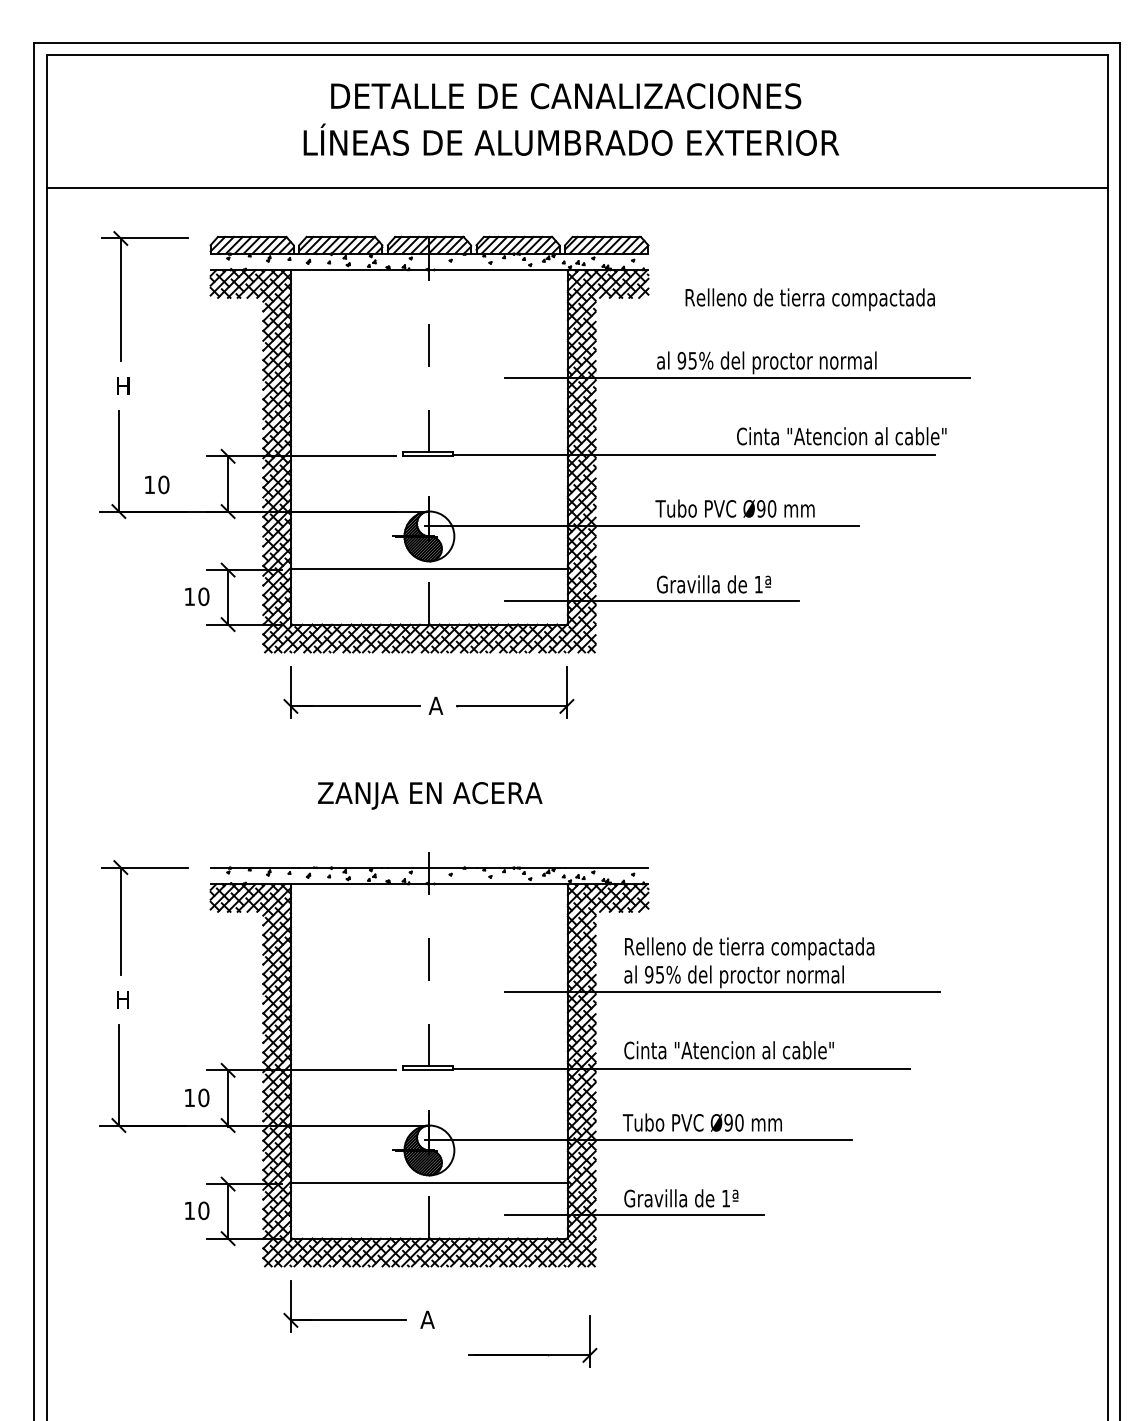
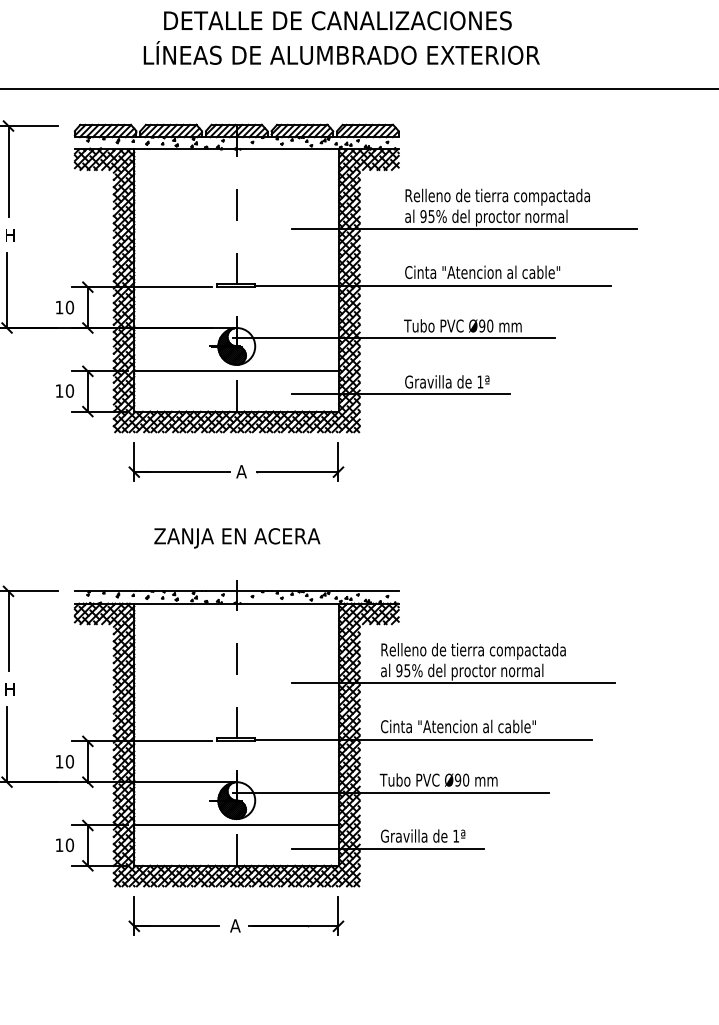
text: (809, 299) -> (497, 197), moved
text: (841, 436) -> (482, 272), moved
text: (157, 484) -> (65, 307), moved
part: (532, 1354) -> (296, 925), moved

